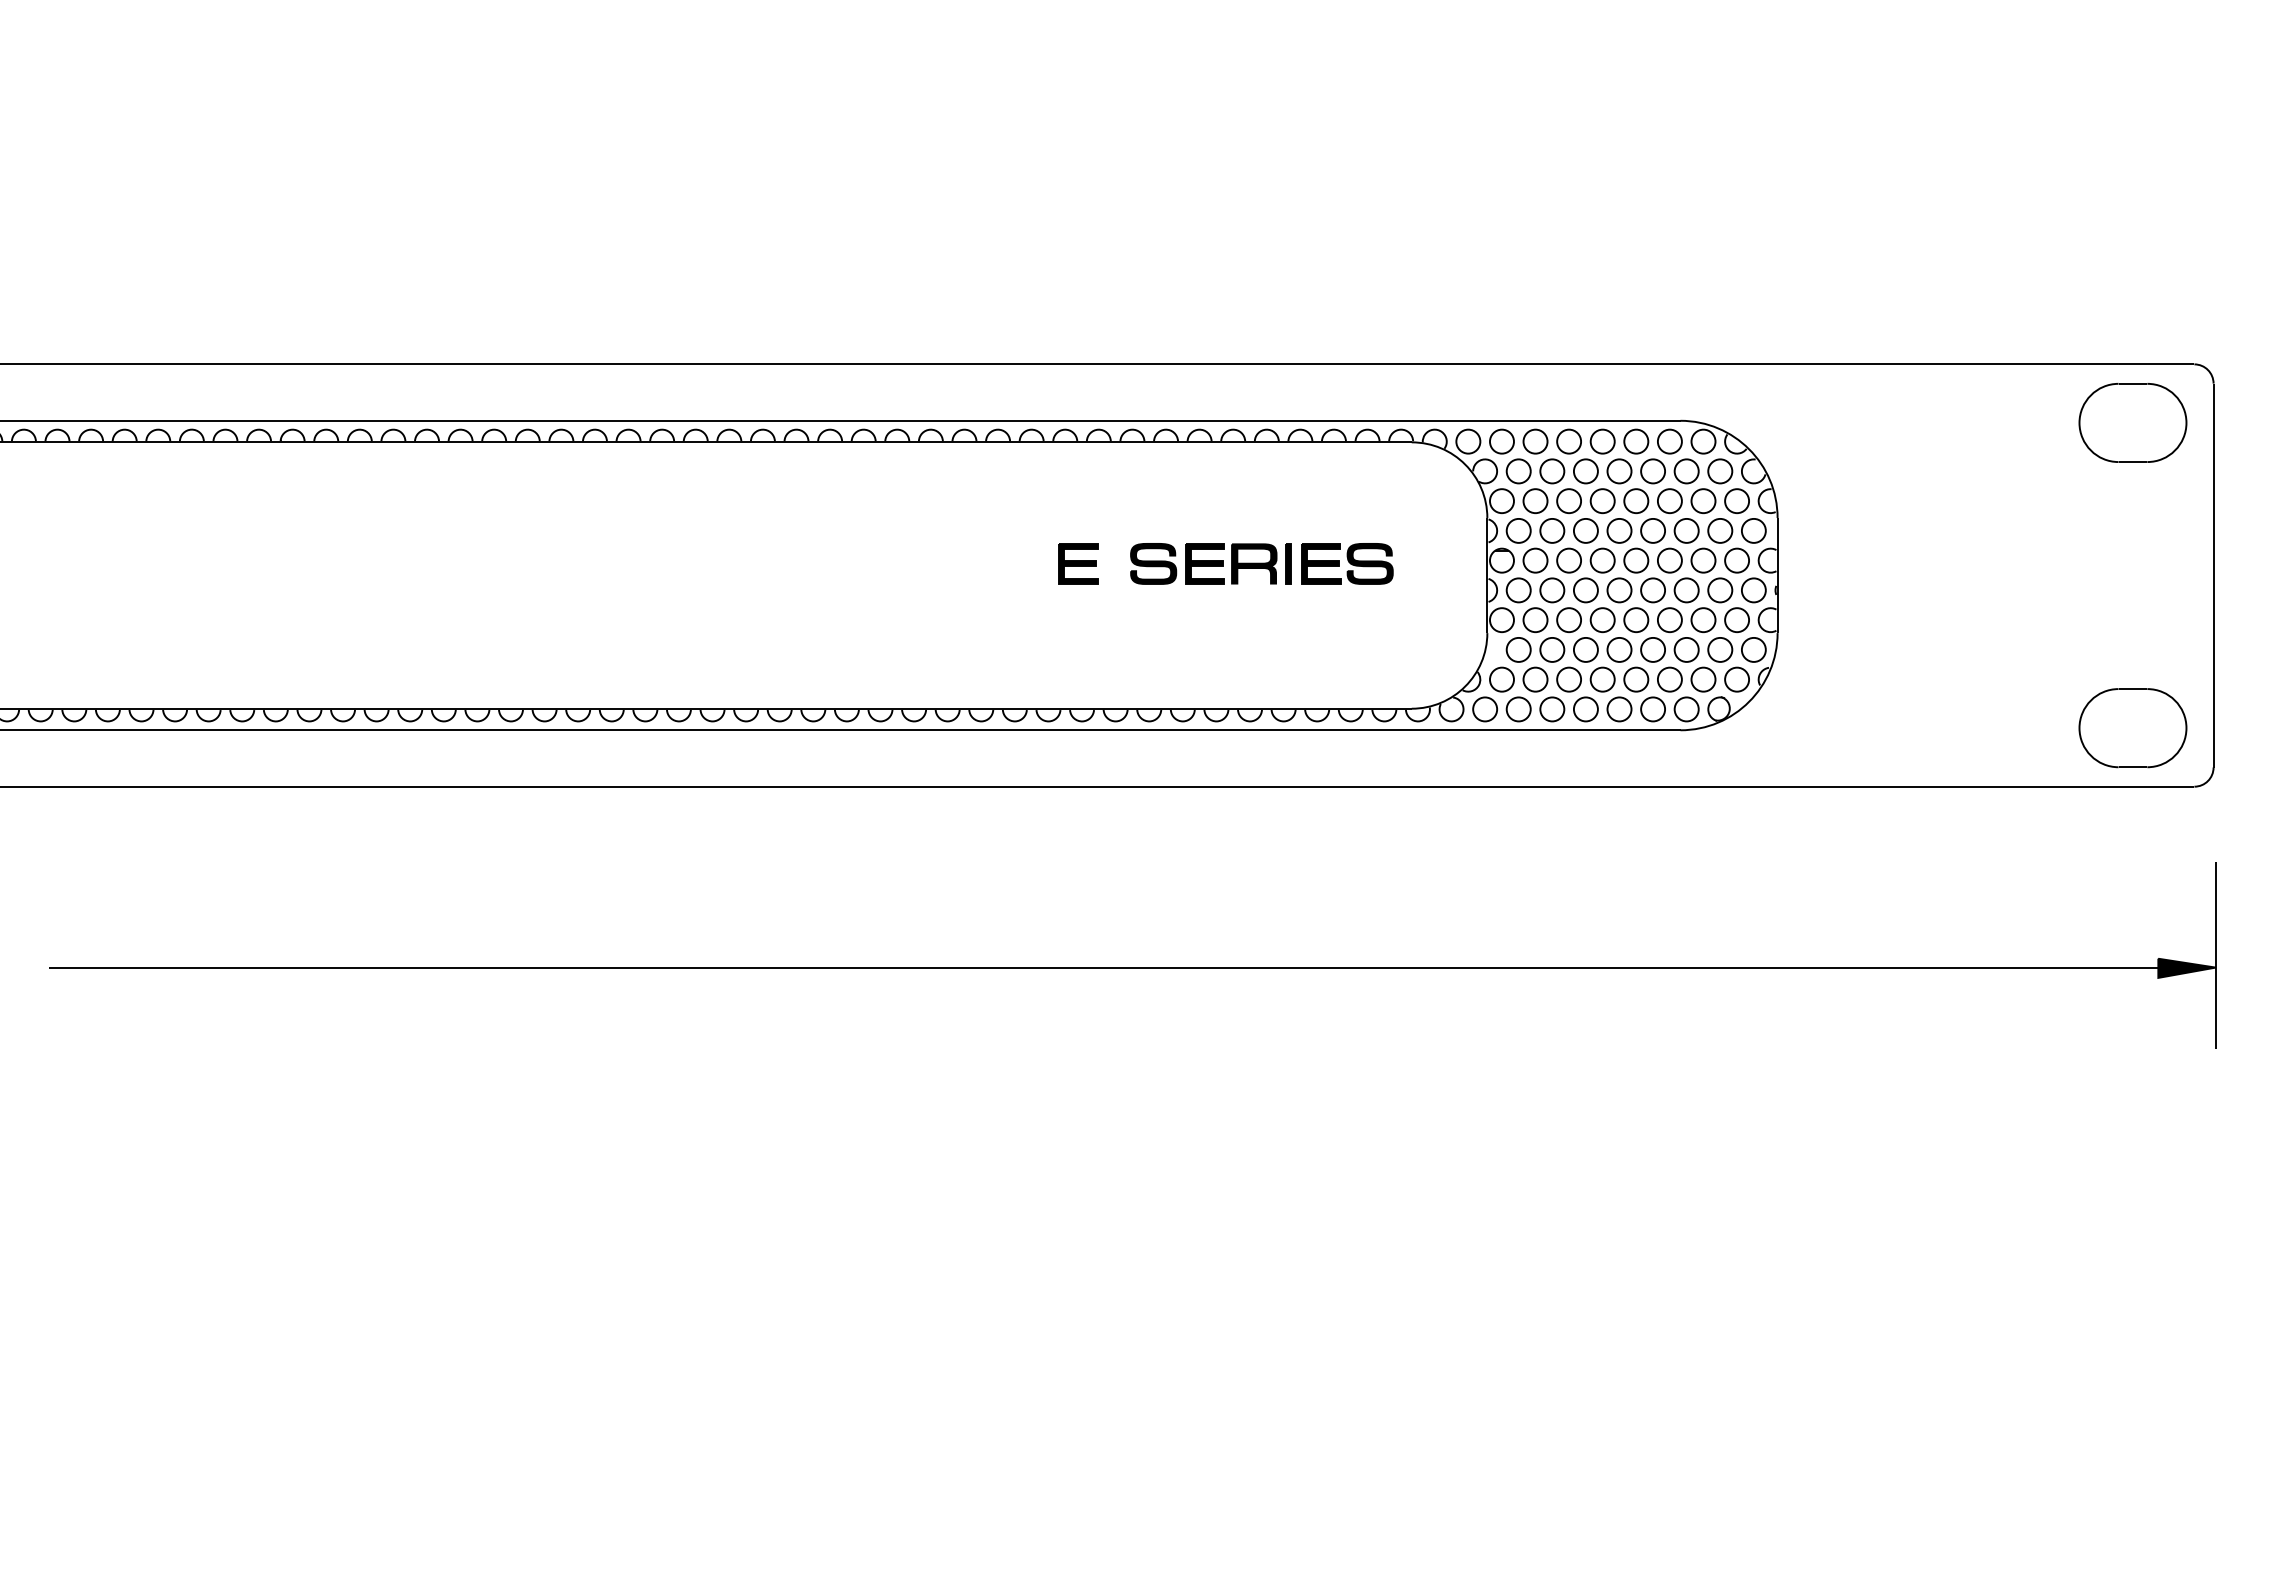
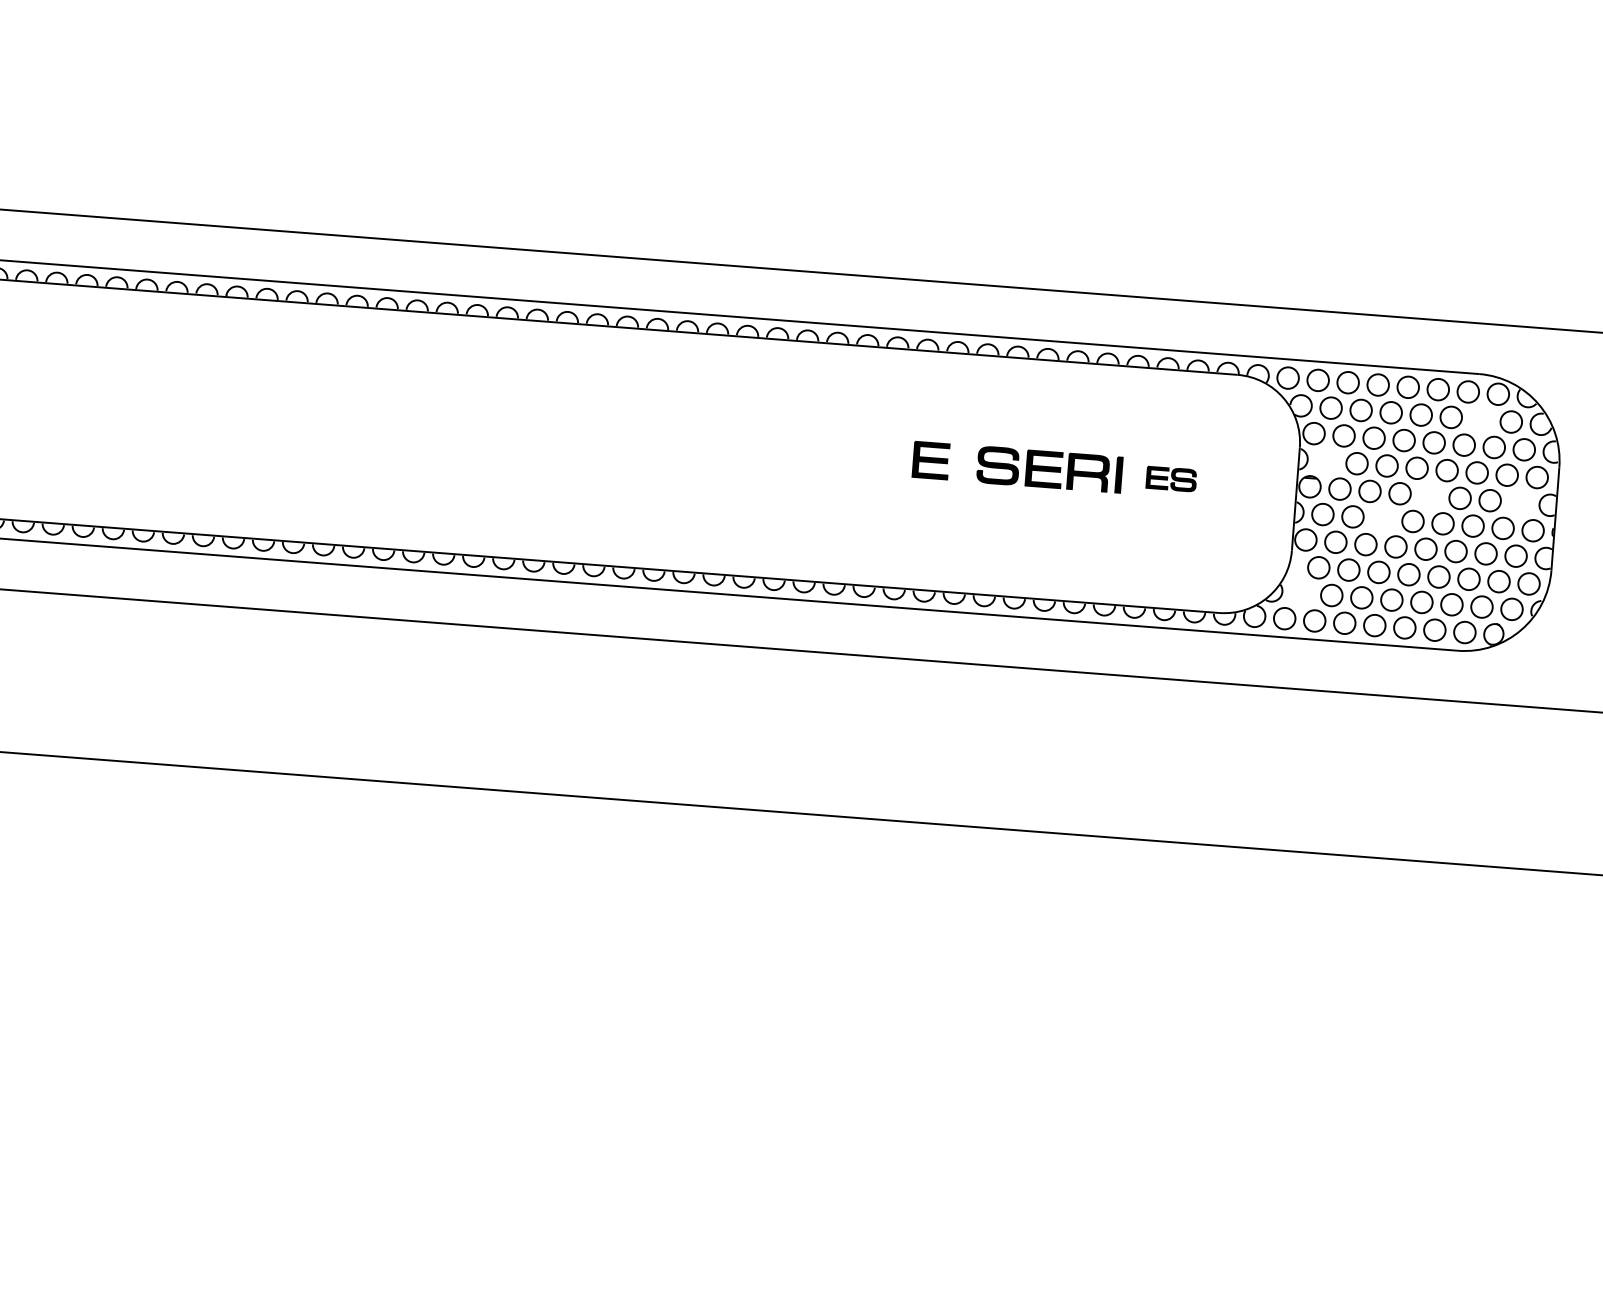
part: (1686, 471) -> (1481, 419), removed
part: (1518, 530) -> (1326, 460), removed
part: (1636, 560) -> (1430, 495), removed
part: (1736, 560) -> (1519, 502), removed
part: (1347, 563) -> (1171, 478), size x0.6
part: (1585, 590) -> (1382, 519), removed
part: (1501, 679) -> (1301, 593), removed

